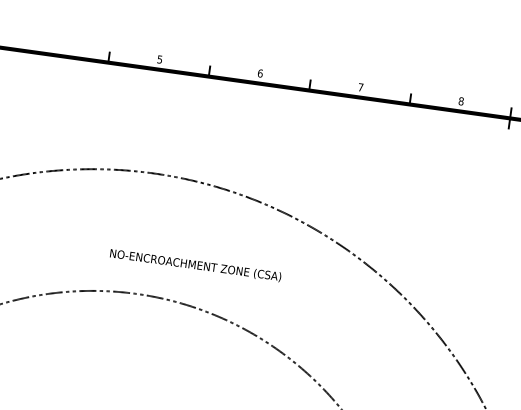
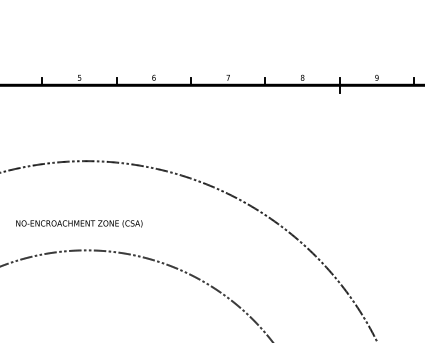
text: (195, 265) -> (79, 223), moved

